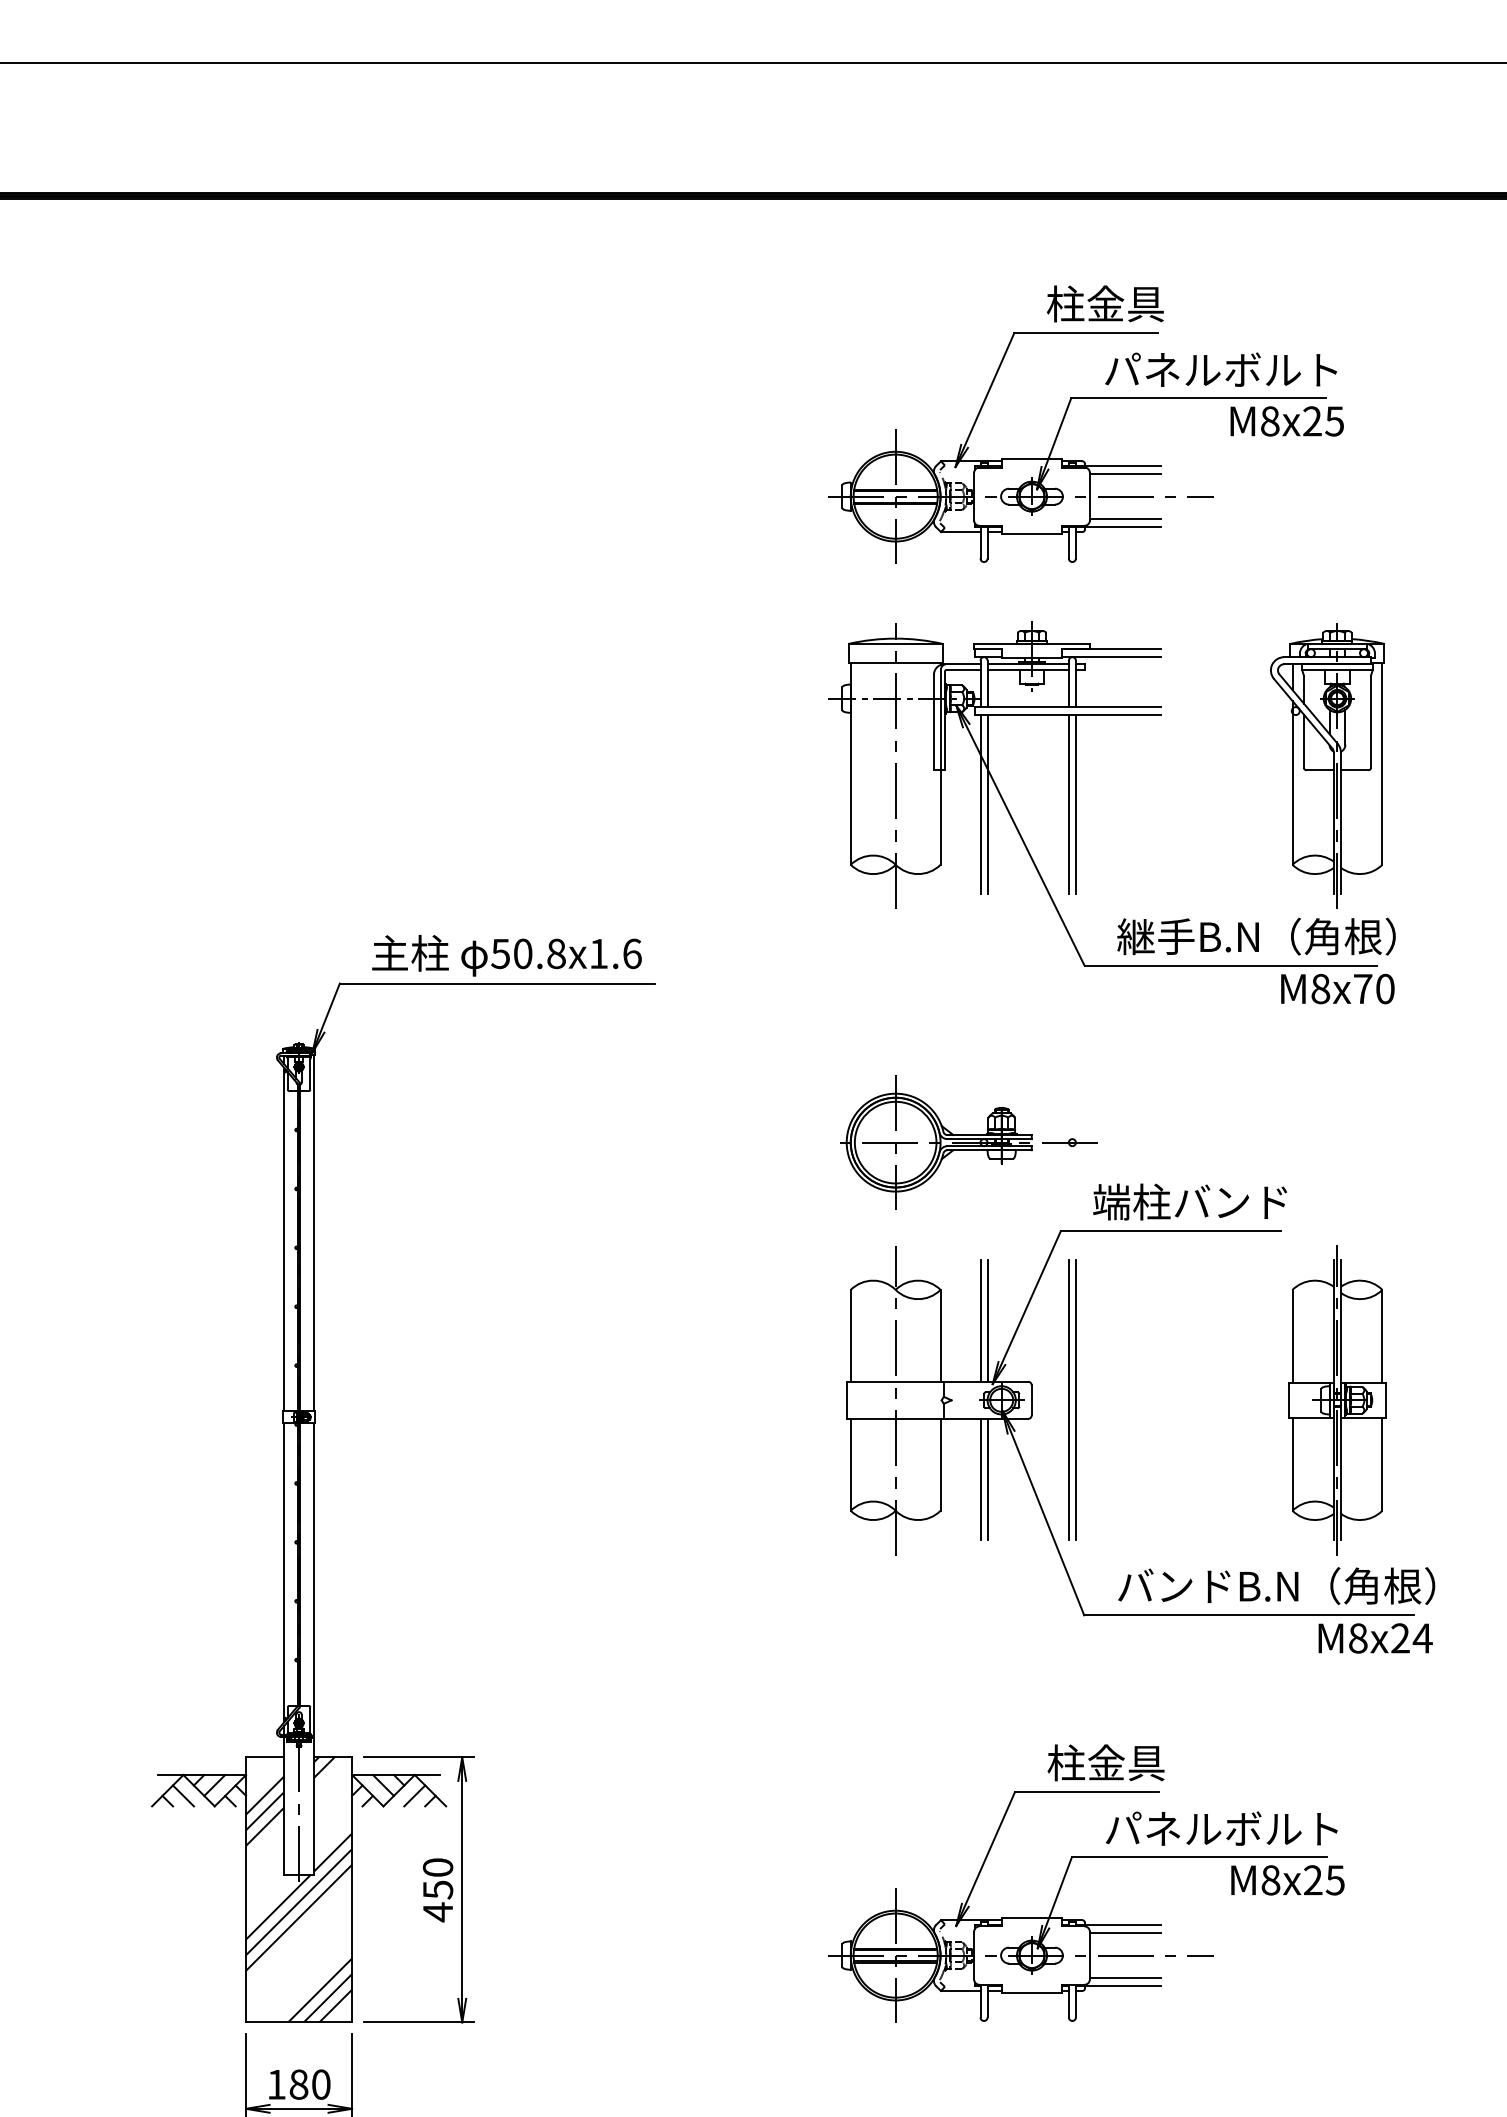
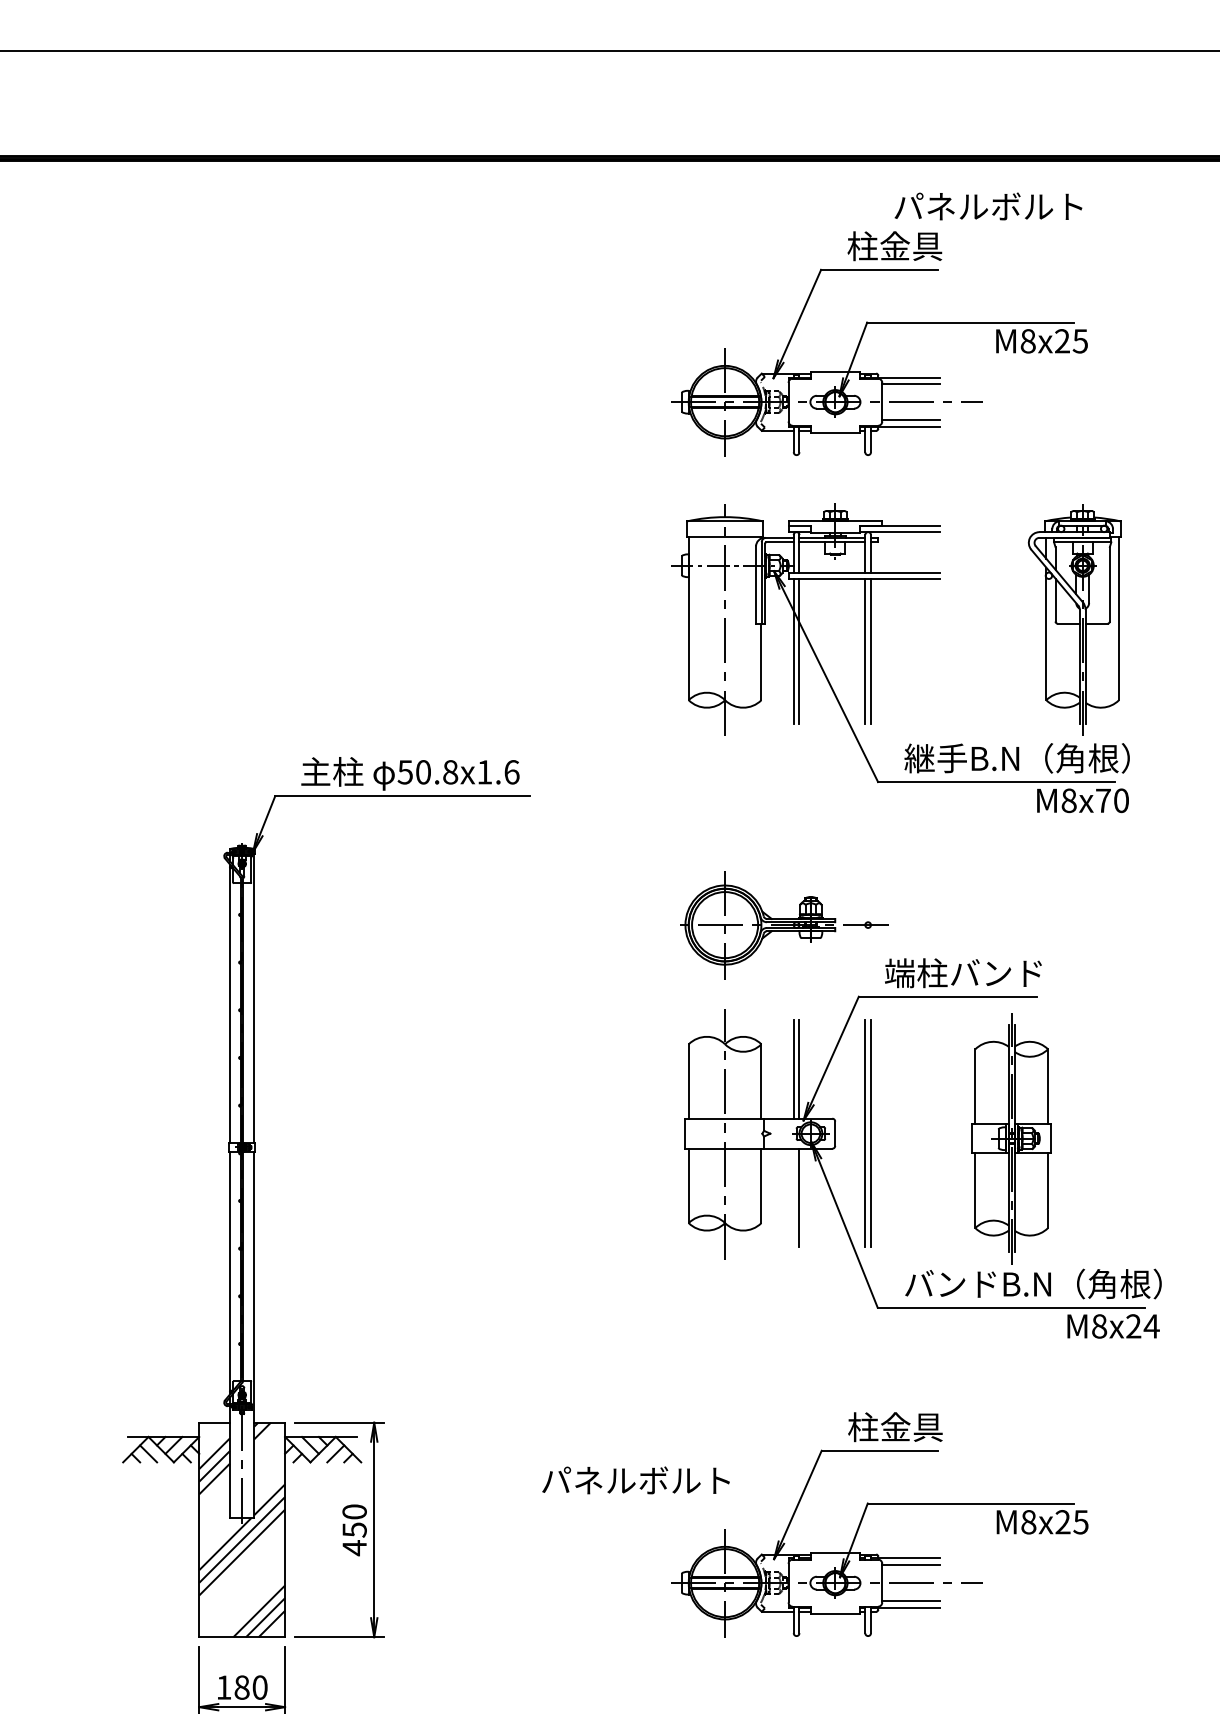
text: (1221, 369) -> (988, 206), moved
part: (1337, 1400) -> (1011, 1138), moved
line: (980, 1479) -> (793, 1197), removed
text: (1221, 1828) -> (635, 1480), moved

